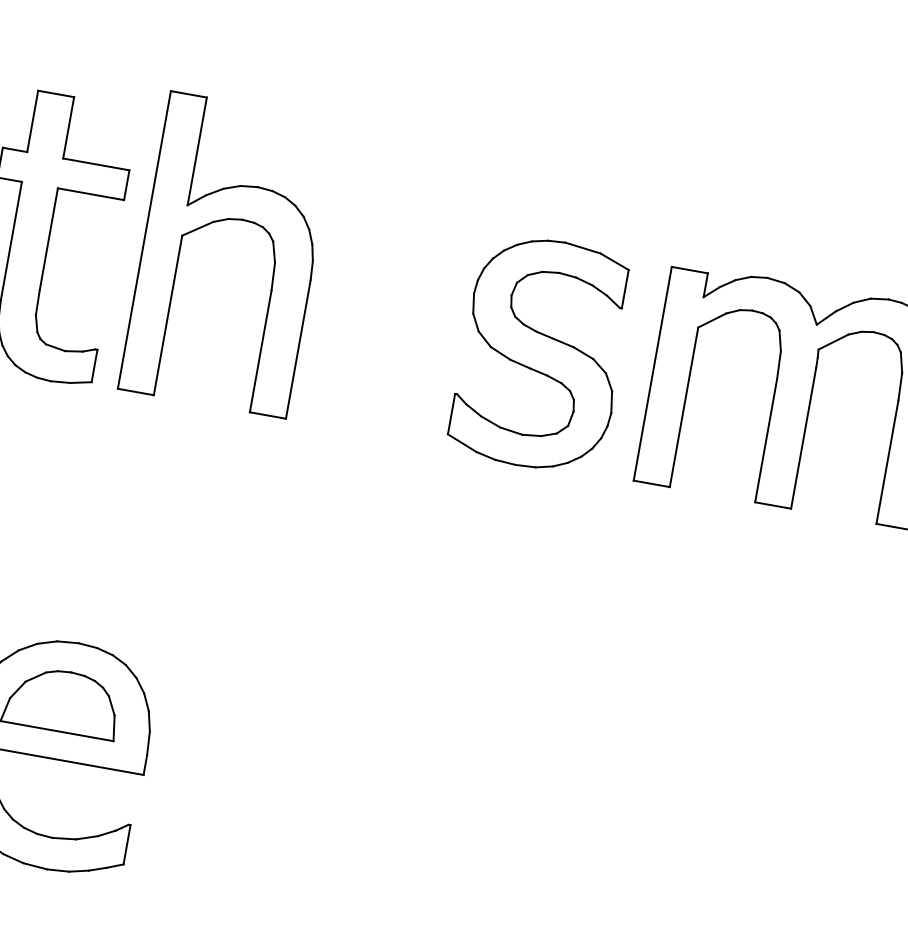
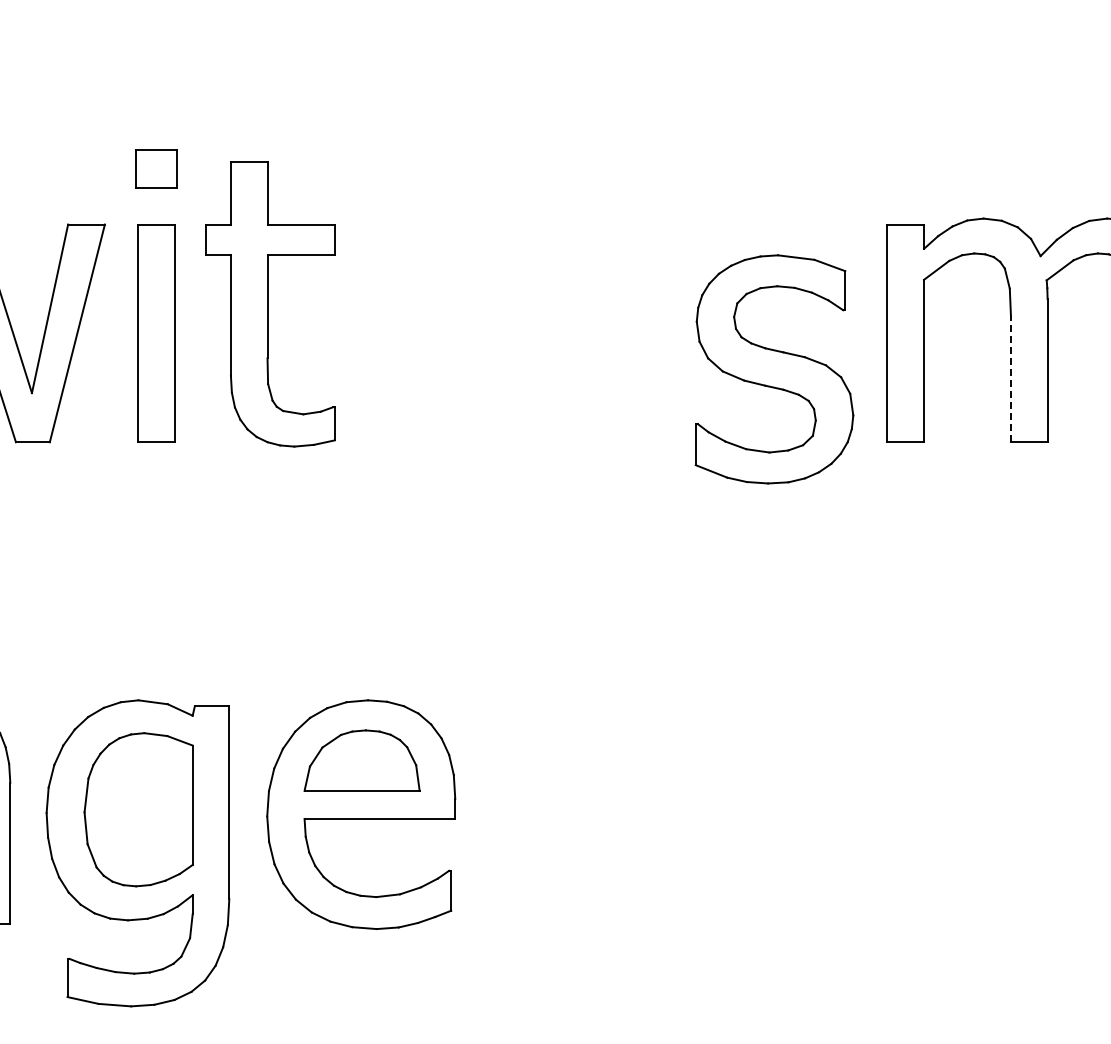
part: (220, 221) -> (433, 259), removed
part: (541, 354) -> (774, 369), moved
line: (765, 440) -> (1010, 379), solid -> dashed

